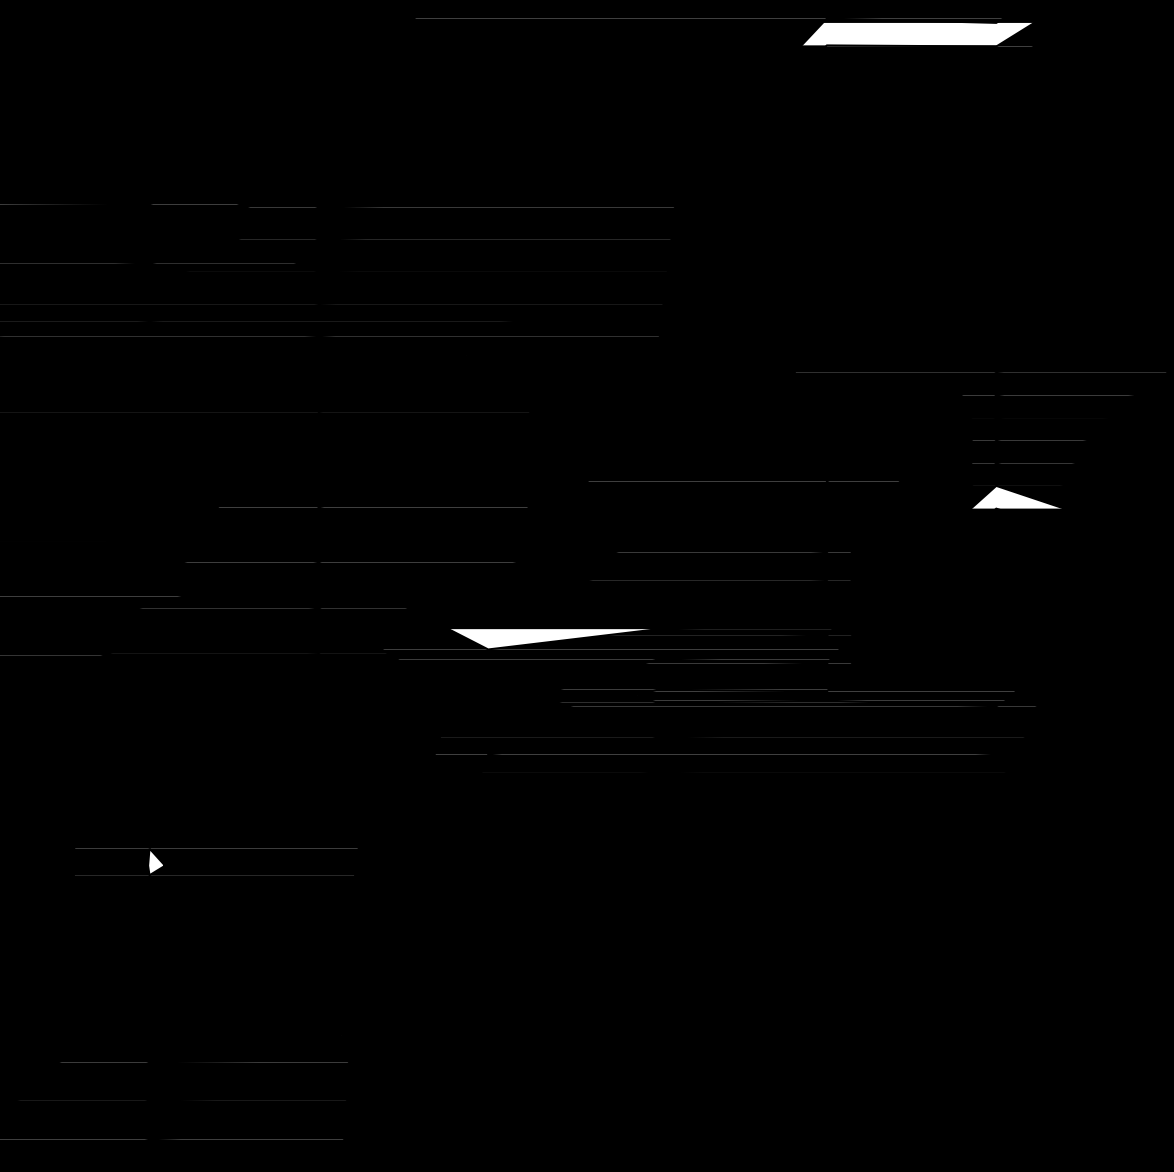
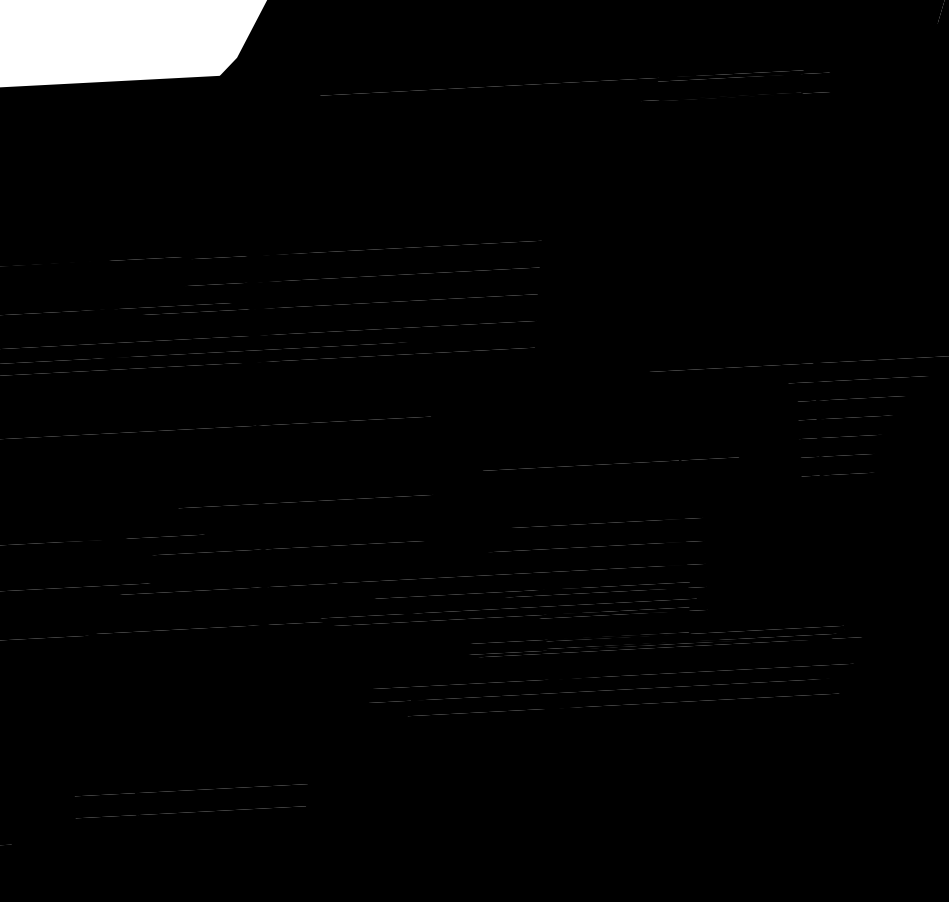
fill: (917, 33) -> (735, 86), added
fill: (1017, 496) -> (838, 464), added
fill: (552, 639) -> (459, 602), added
fill: (156, 861) -> (142, 803), added

